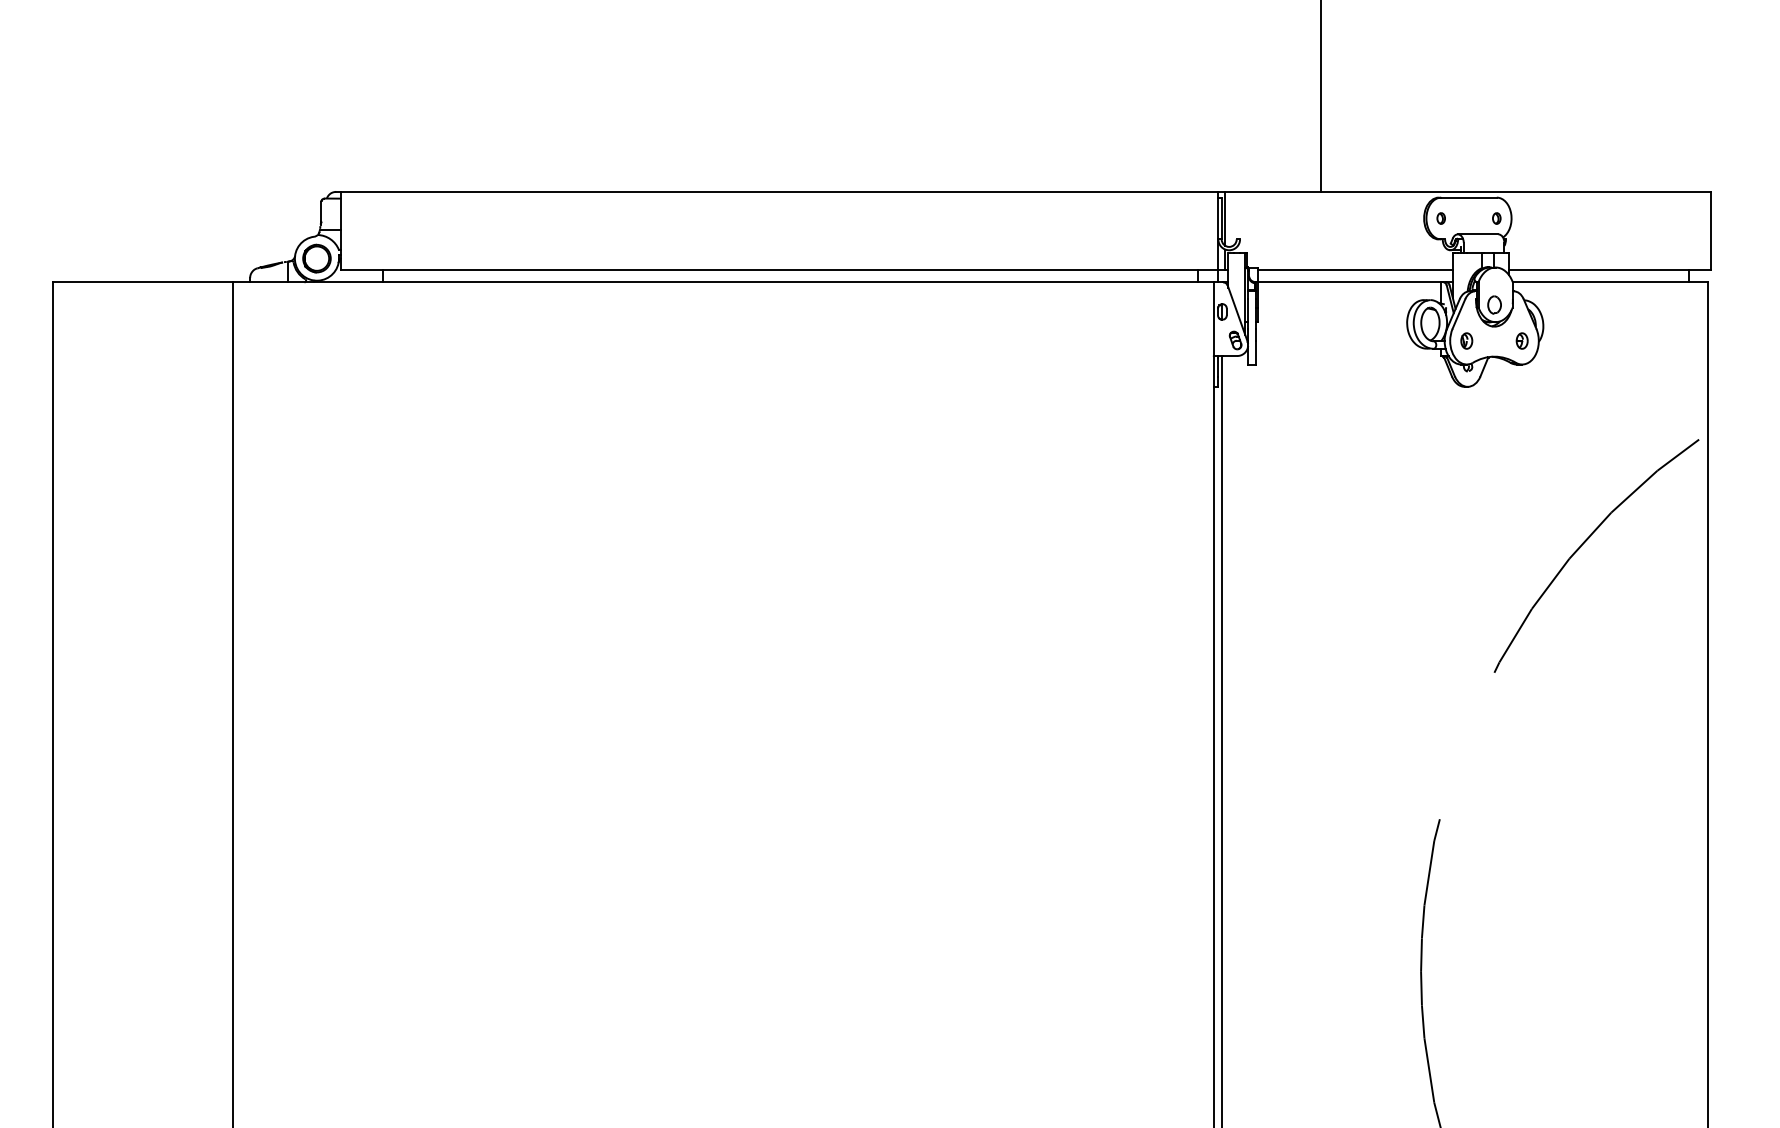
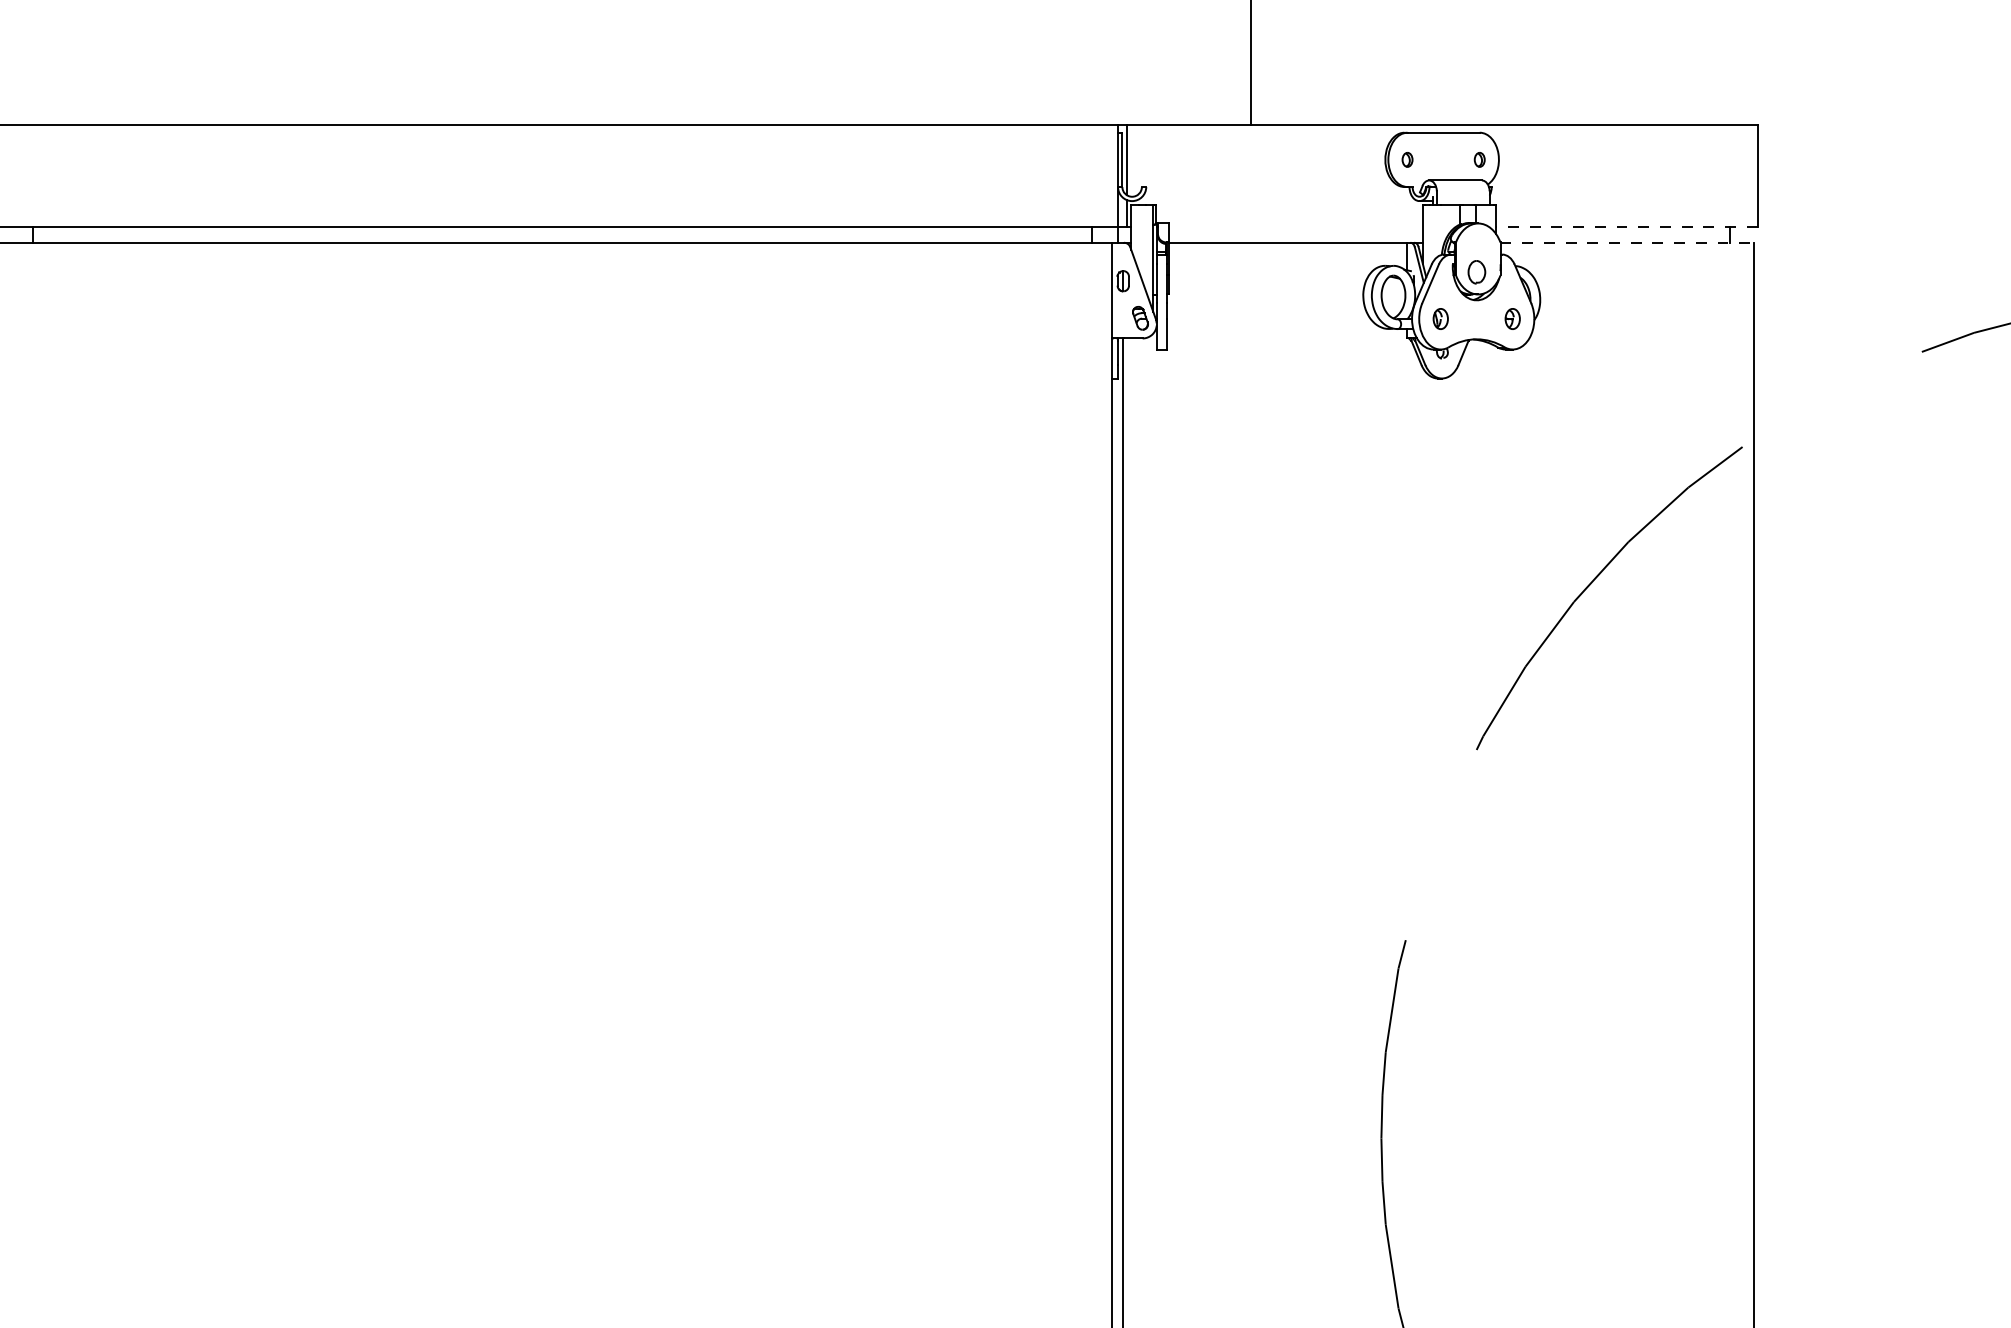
line: (1354, 270) -> (1294, 227), removed
line: (1609, 270) -> (1626, 227), solid -> dashed
line: (1610, 282) -> (1627, 242), solid -> dashed

